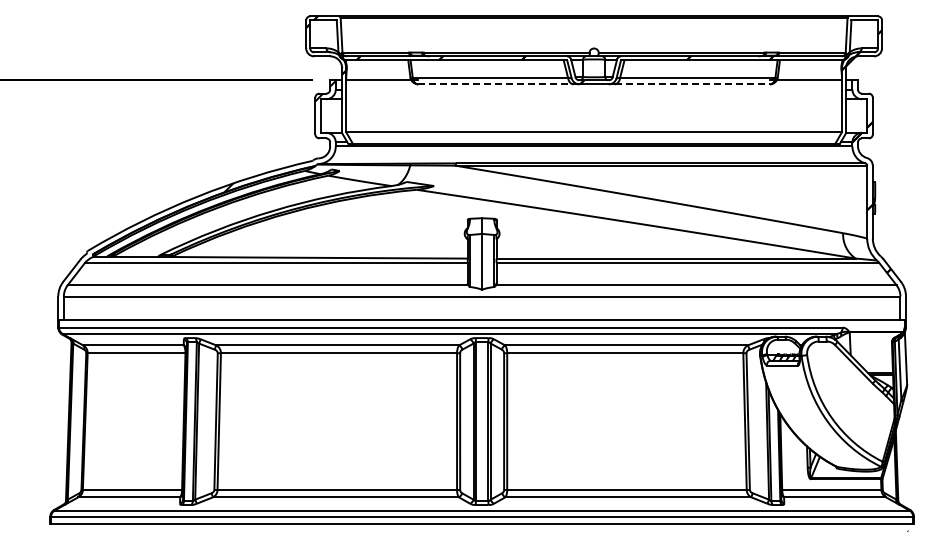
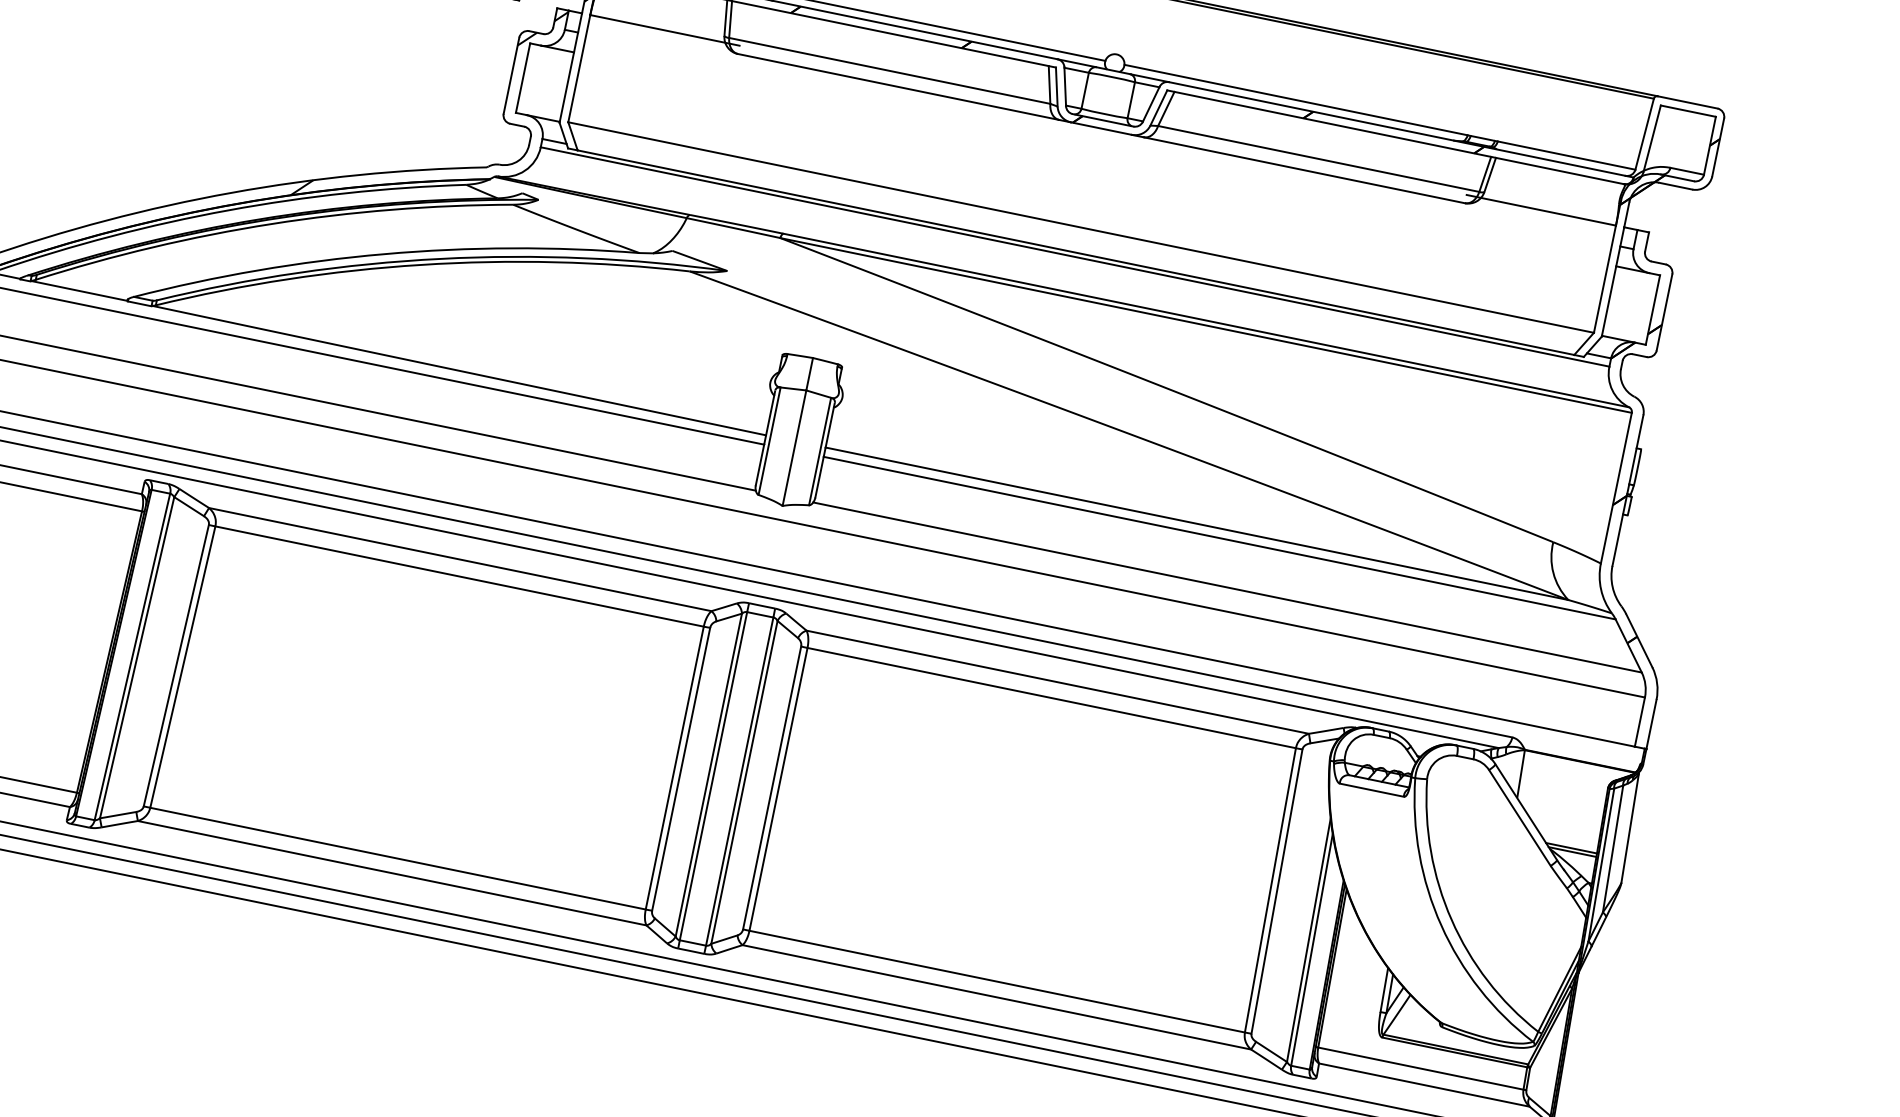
line: (495, 84) -> (897, 87), dashed -> solid
line: (692, 84) -> (1304, 170), dashed -> solid

